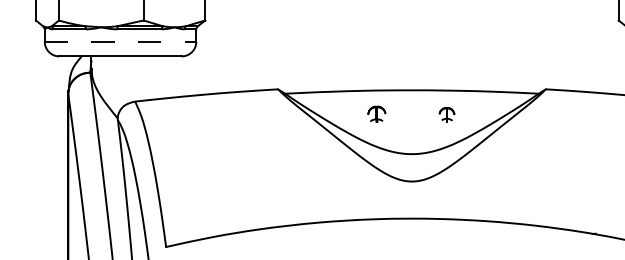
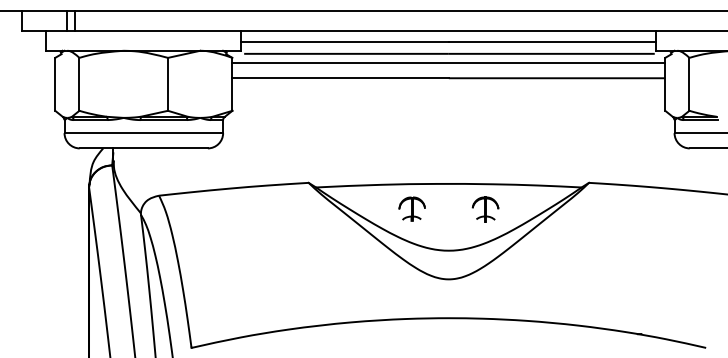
line: (120, 42) -> (143, 133), dashed -> solid
part: (376, 113) -> (411, 208), size x1.43
part: (446, 114) -> (485, 209), size x1.67

